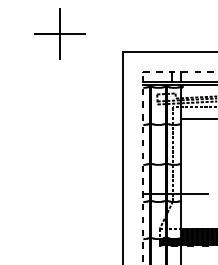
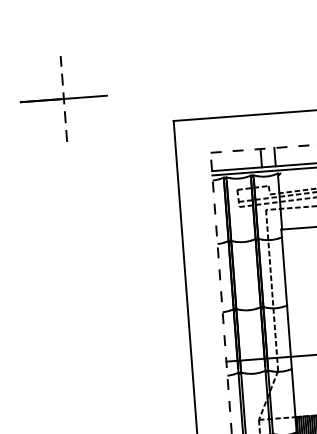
line: (60, 33) -> (64, 98), solid -> dashed

